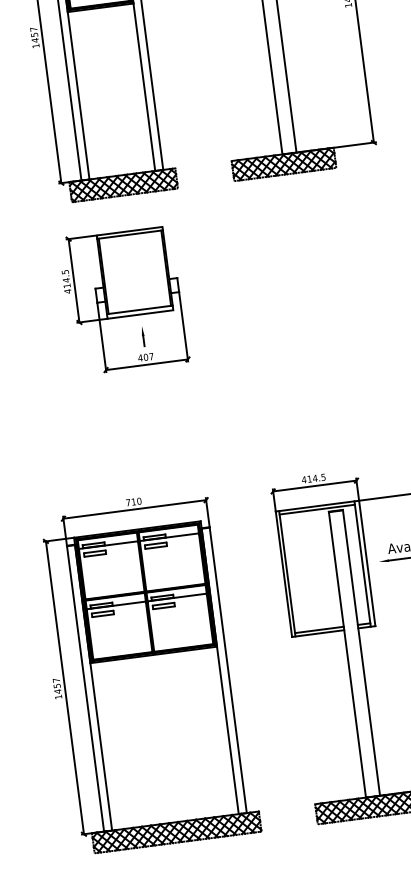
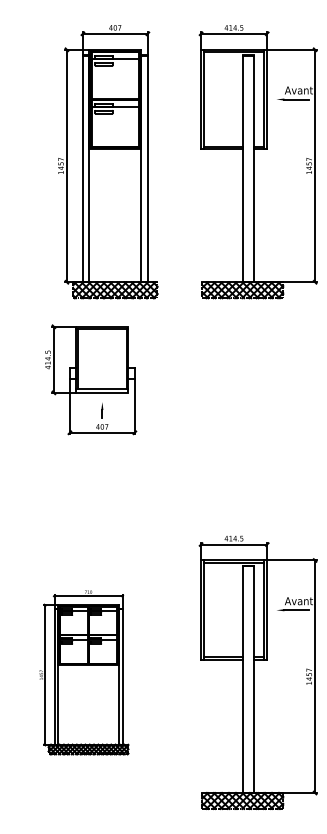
part: (124, 299) -> (91, 379), moved
part: (147, 671) -> (84, 672), size x0.6

